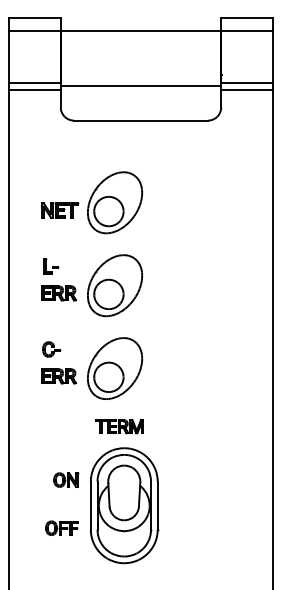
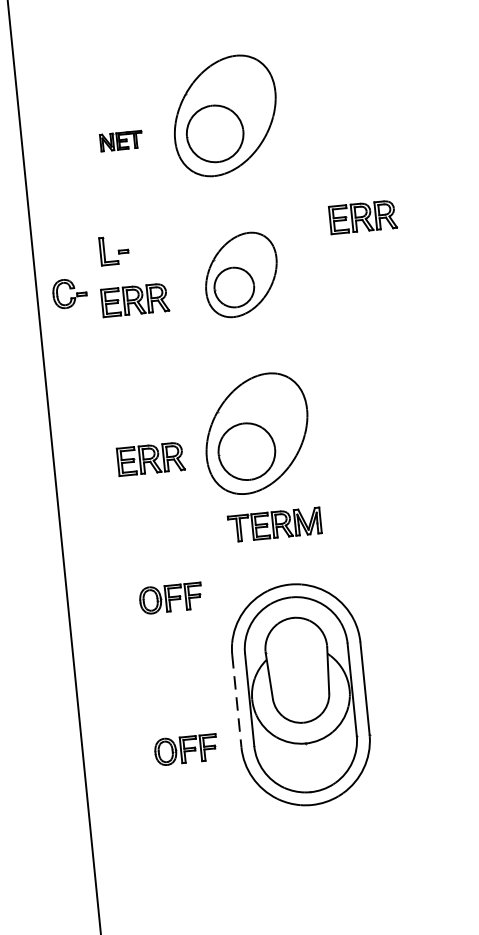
part: (60, 210) -> (122, 141), size x0.6
part: (180, 262) -> (362, 217), added
part: (115, 285) -> (241, 274), size x0.7
part: (51, 349) -> (69, 293), moved
part: (119, 426) -> (274, 524), moved
part: (61, 448) -> (169, 597), added
part: (66, 479) -> (185, 655), removed
line: (90, 506) -> (236, 702), solid -> dashed

